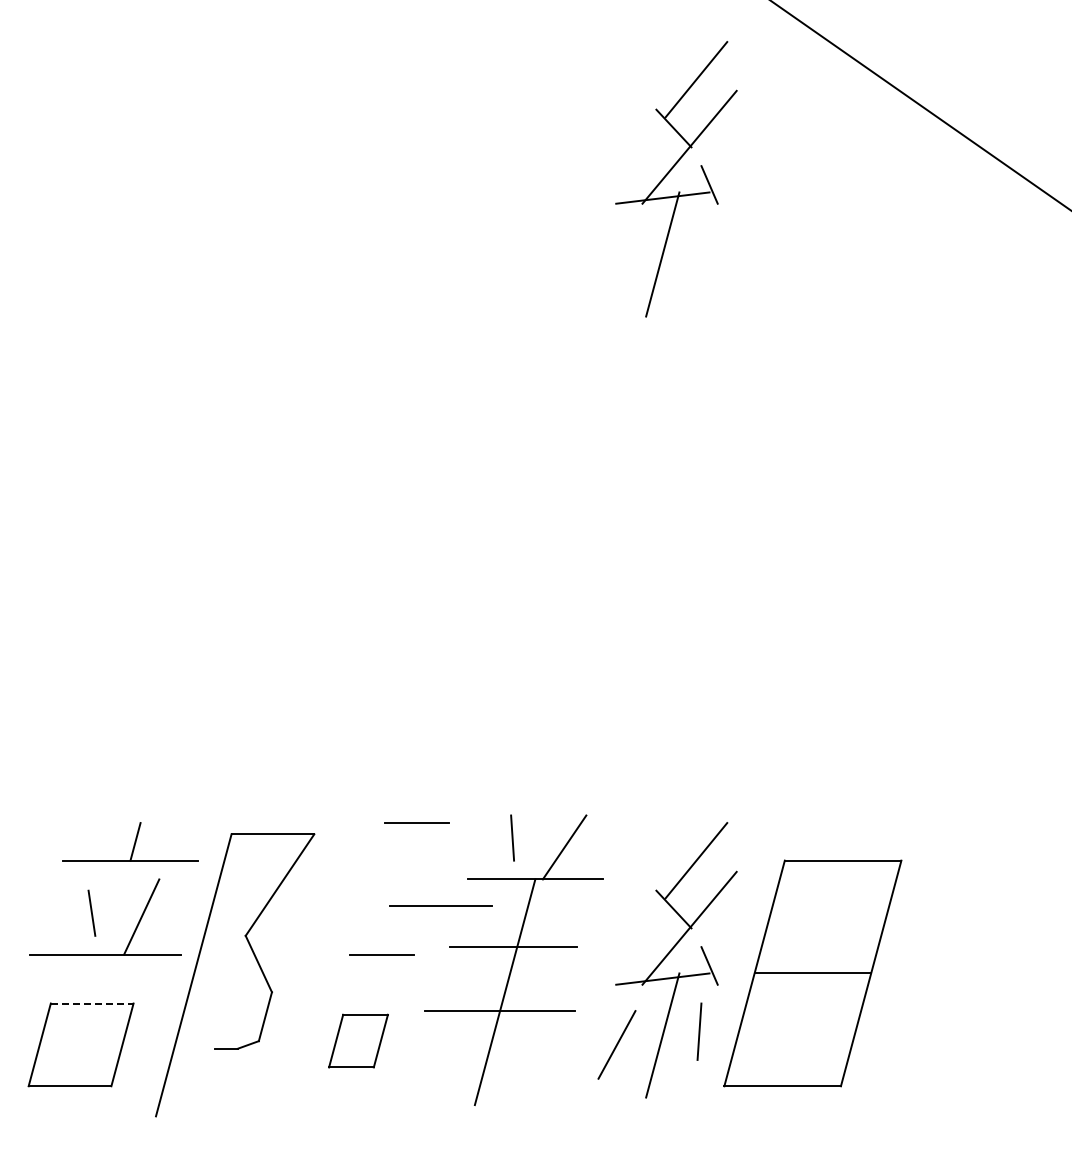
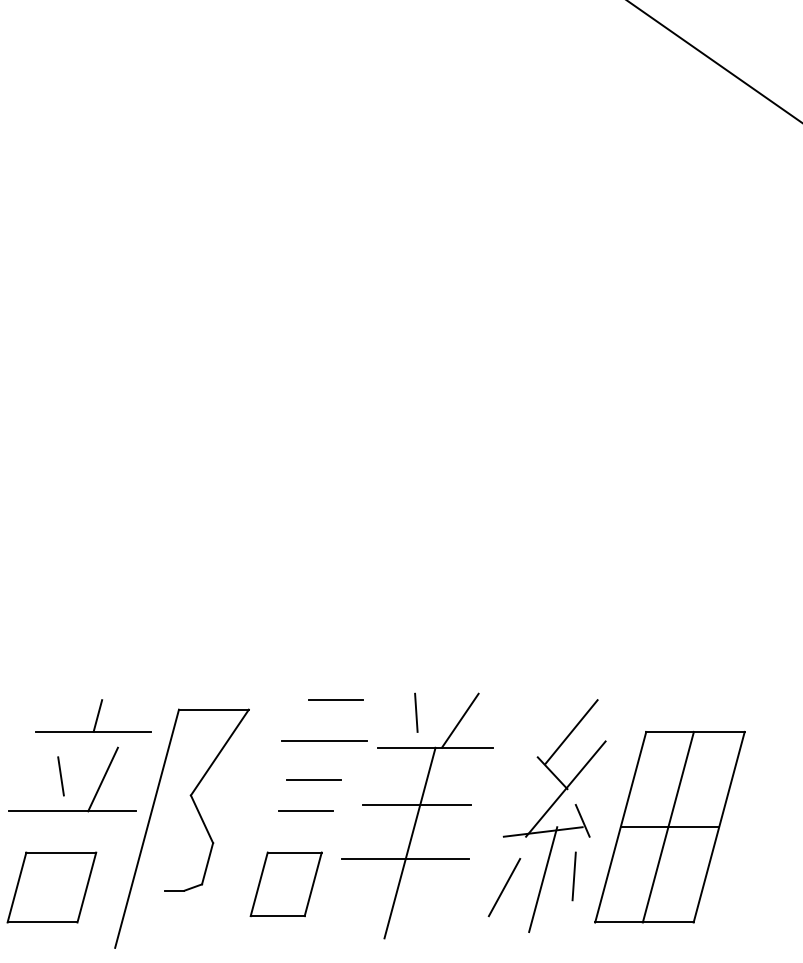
part: (669, 173) -> (548, 151), removed
line: (440, 905) -> (324, 741), moved
line: (391, 917) -> (314, 779), added
line: (810, 973) -> (667, 827), added
line: (92, 1003) -> (61, 852), dashed -> solid
part: (358, 1040) -> (286, 883), size x1.43

